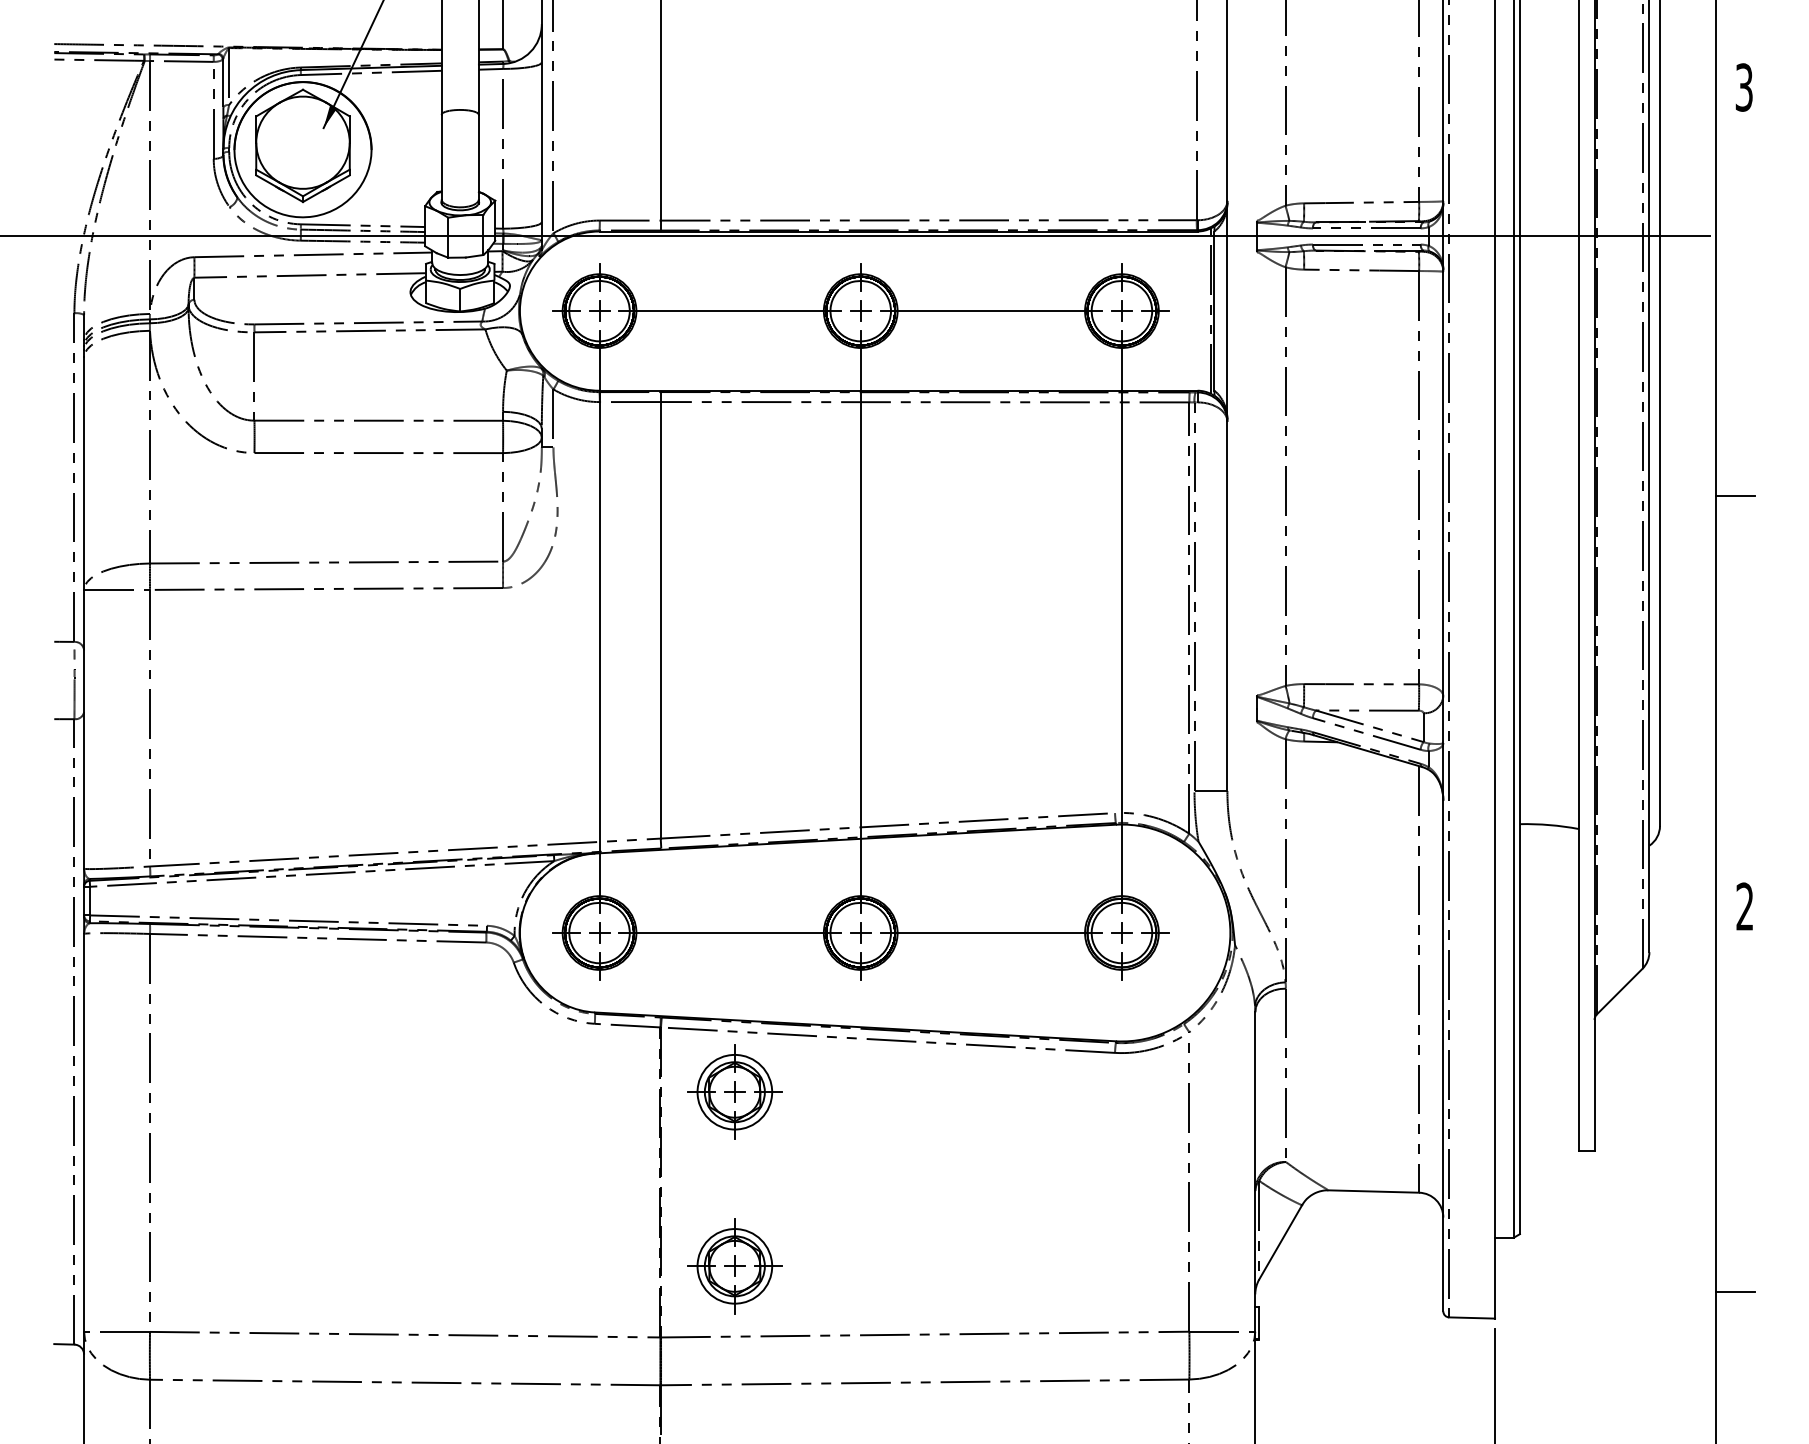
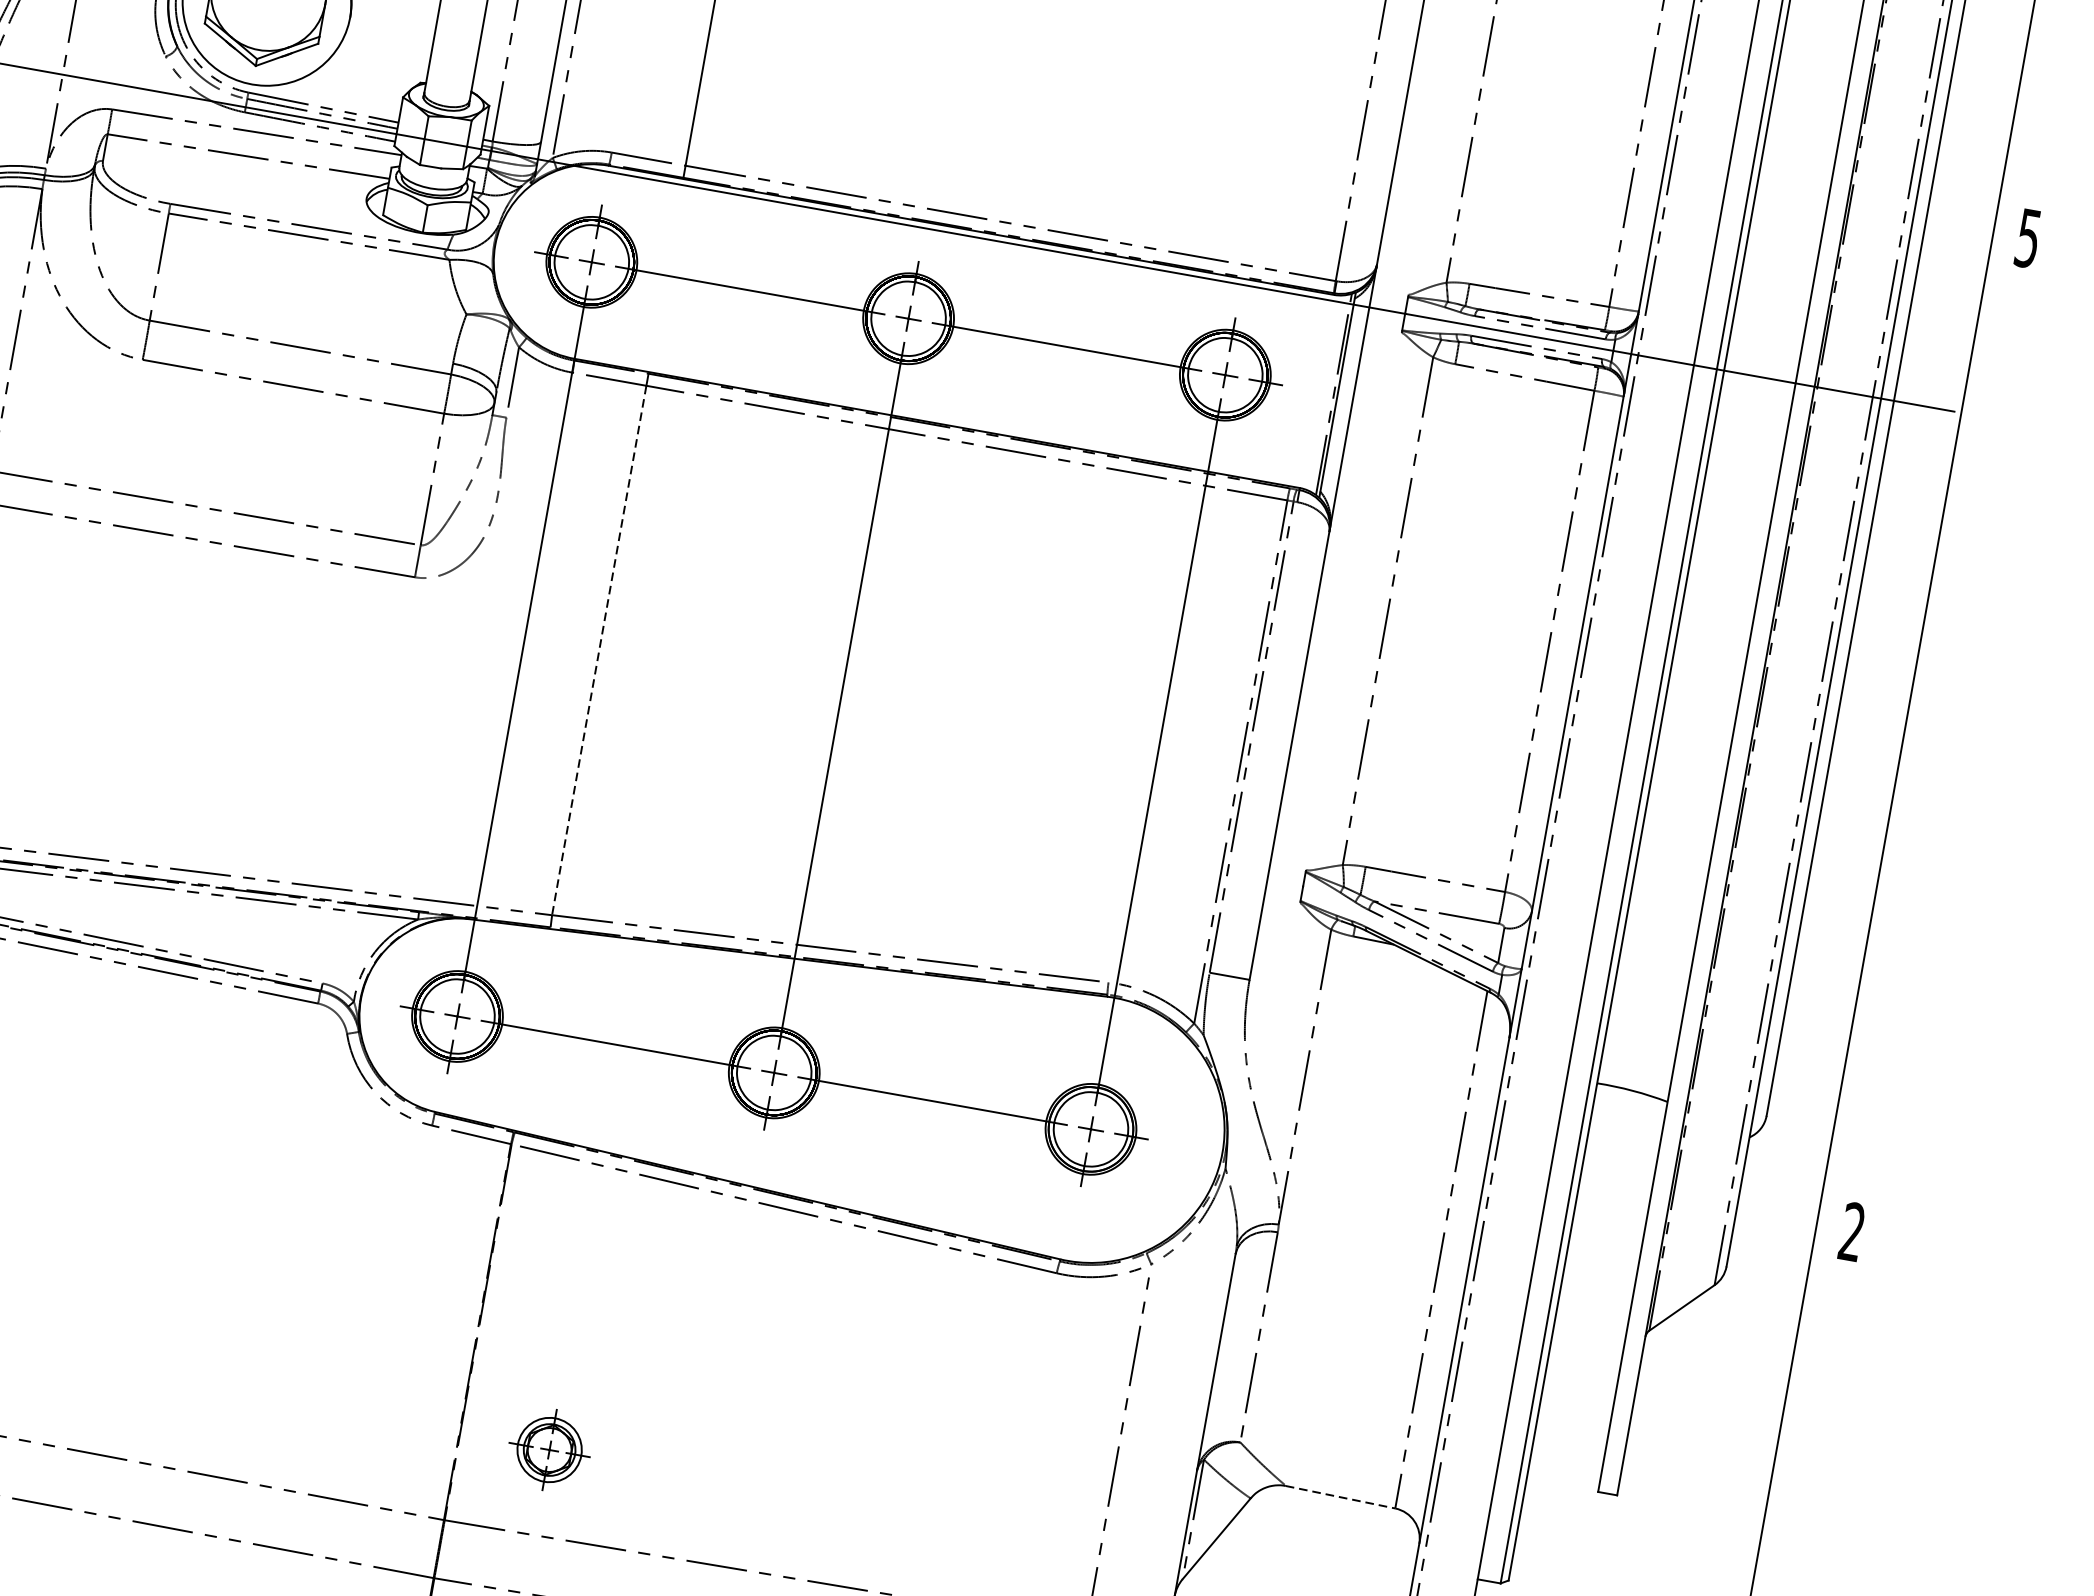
text: (1744, 87) -> (2028, 238), 3 -> 5
line: (1734, 496) -> (1928, 732), removed
line: (660, 620) -> (598, 650), solid -> dashed
part: (734, 1091) -> (586, 1237), removed
line: (1374, 1191) -> (1341, 1497), solid -> dashed
part: (734, 1266) -> (549, 1450), size x0.7

